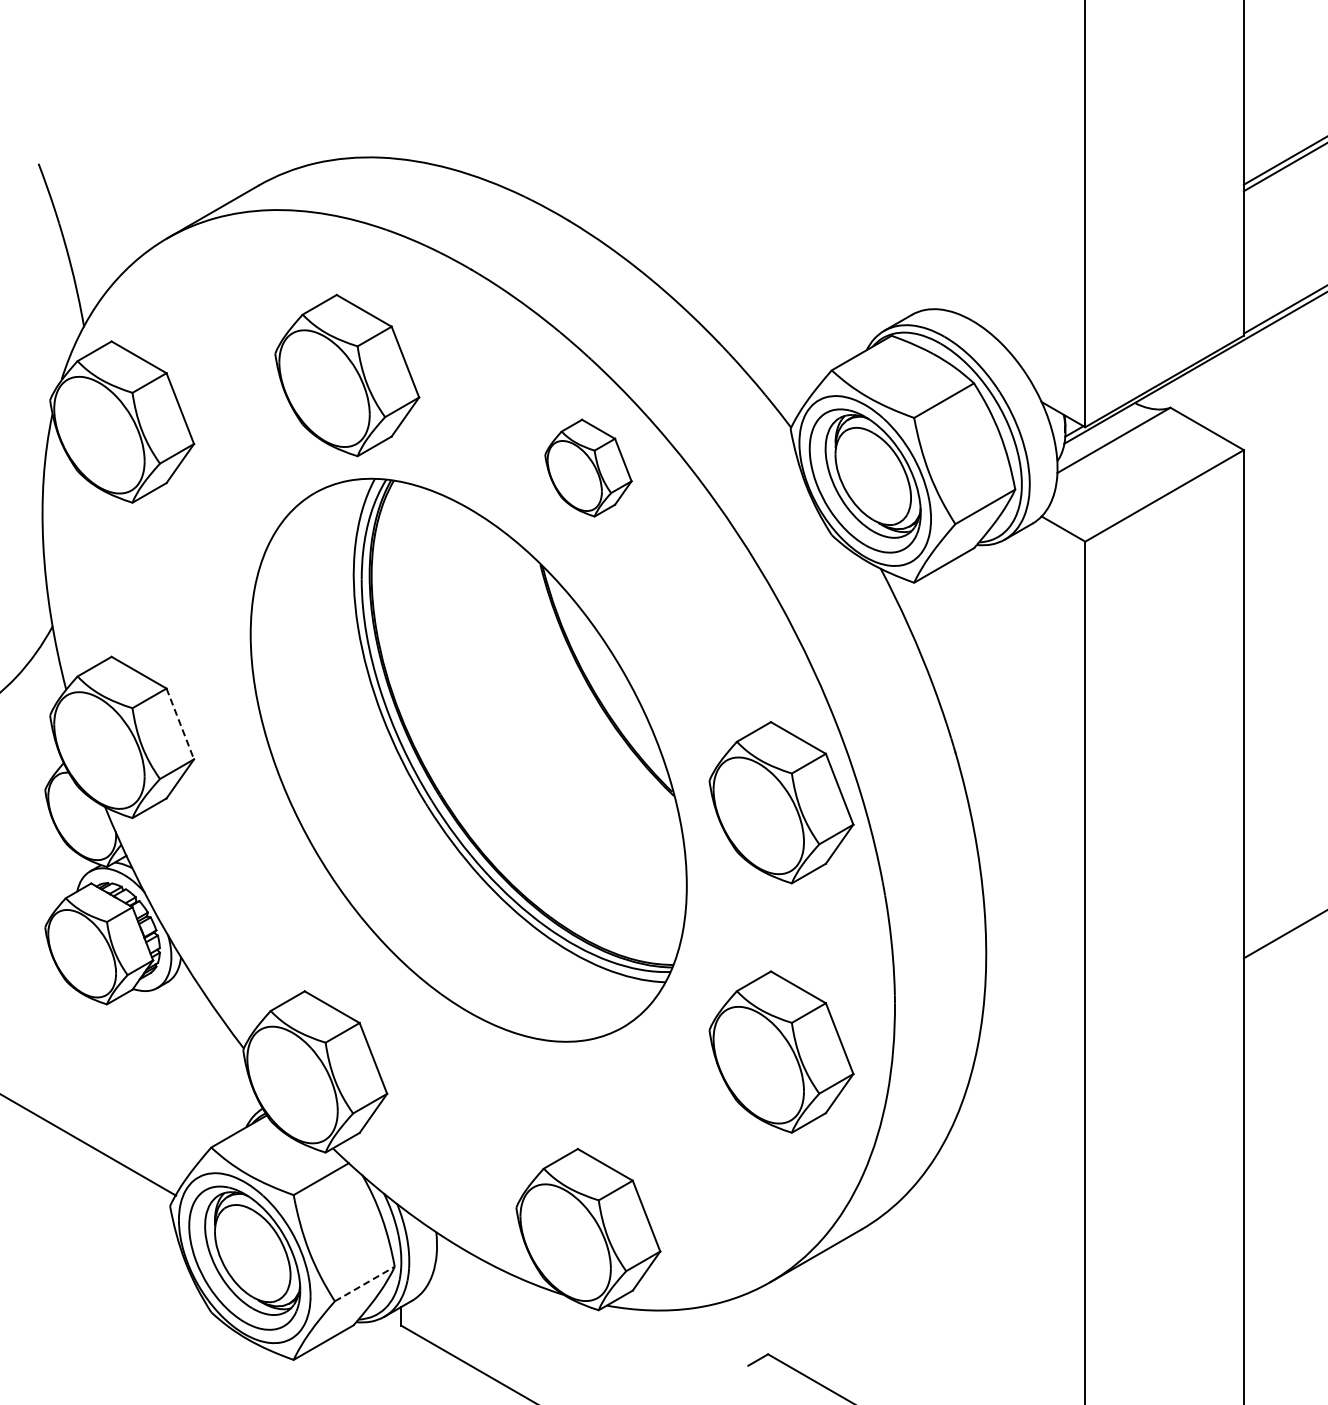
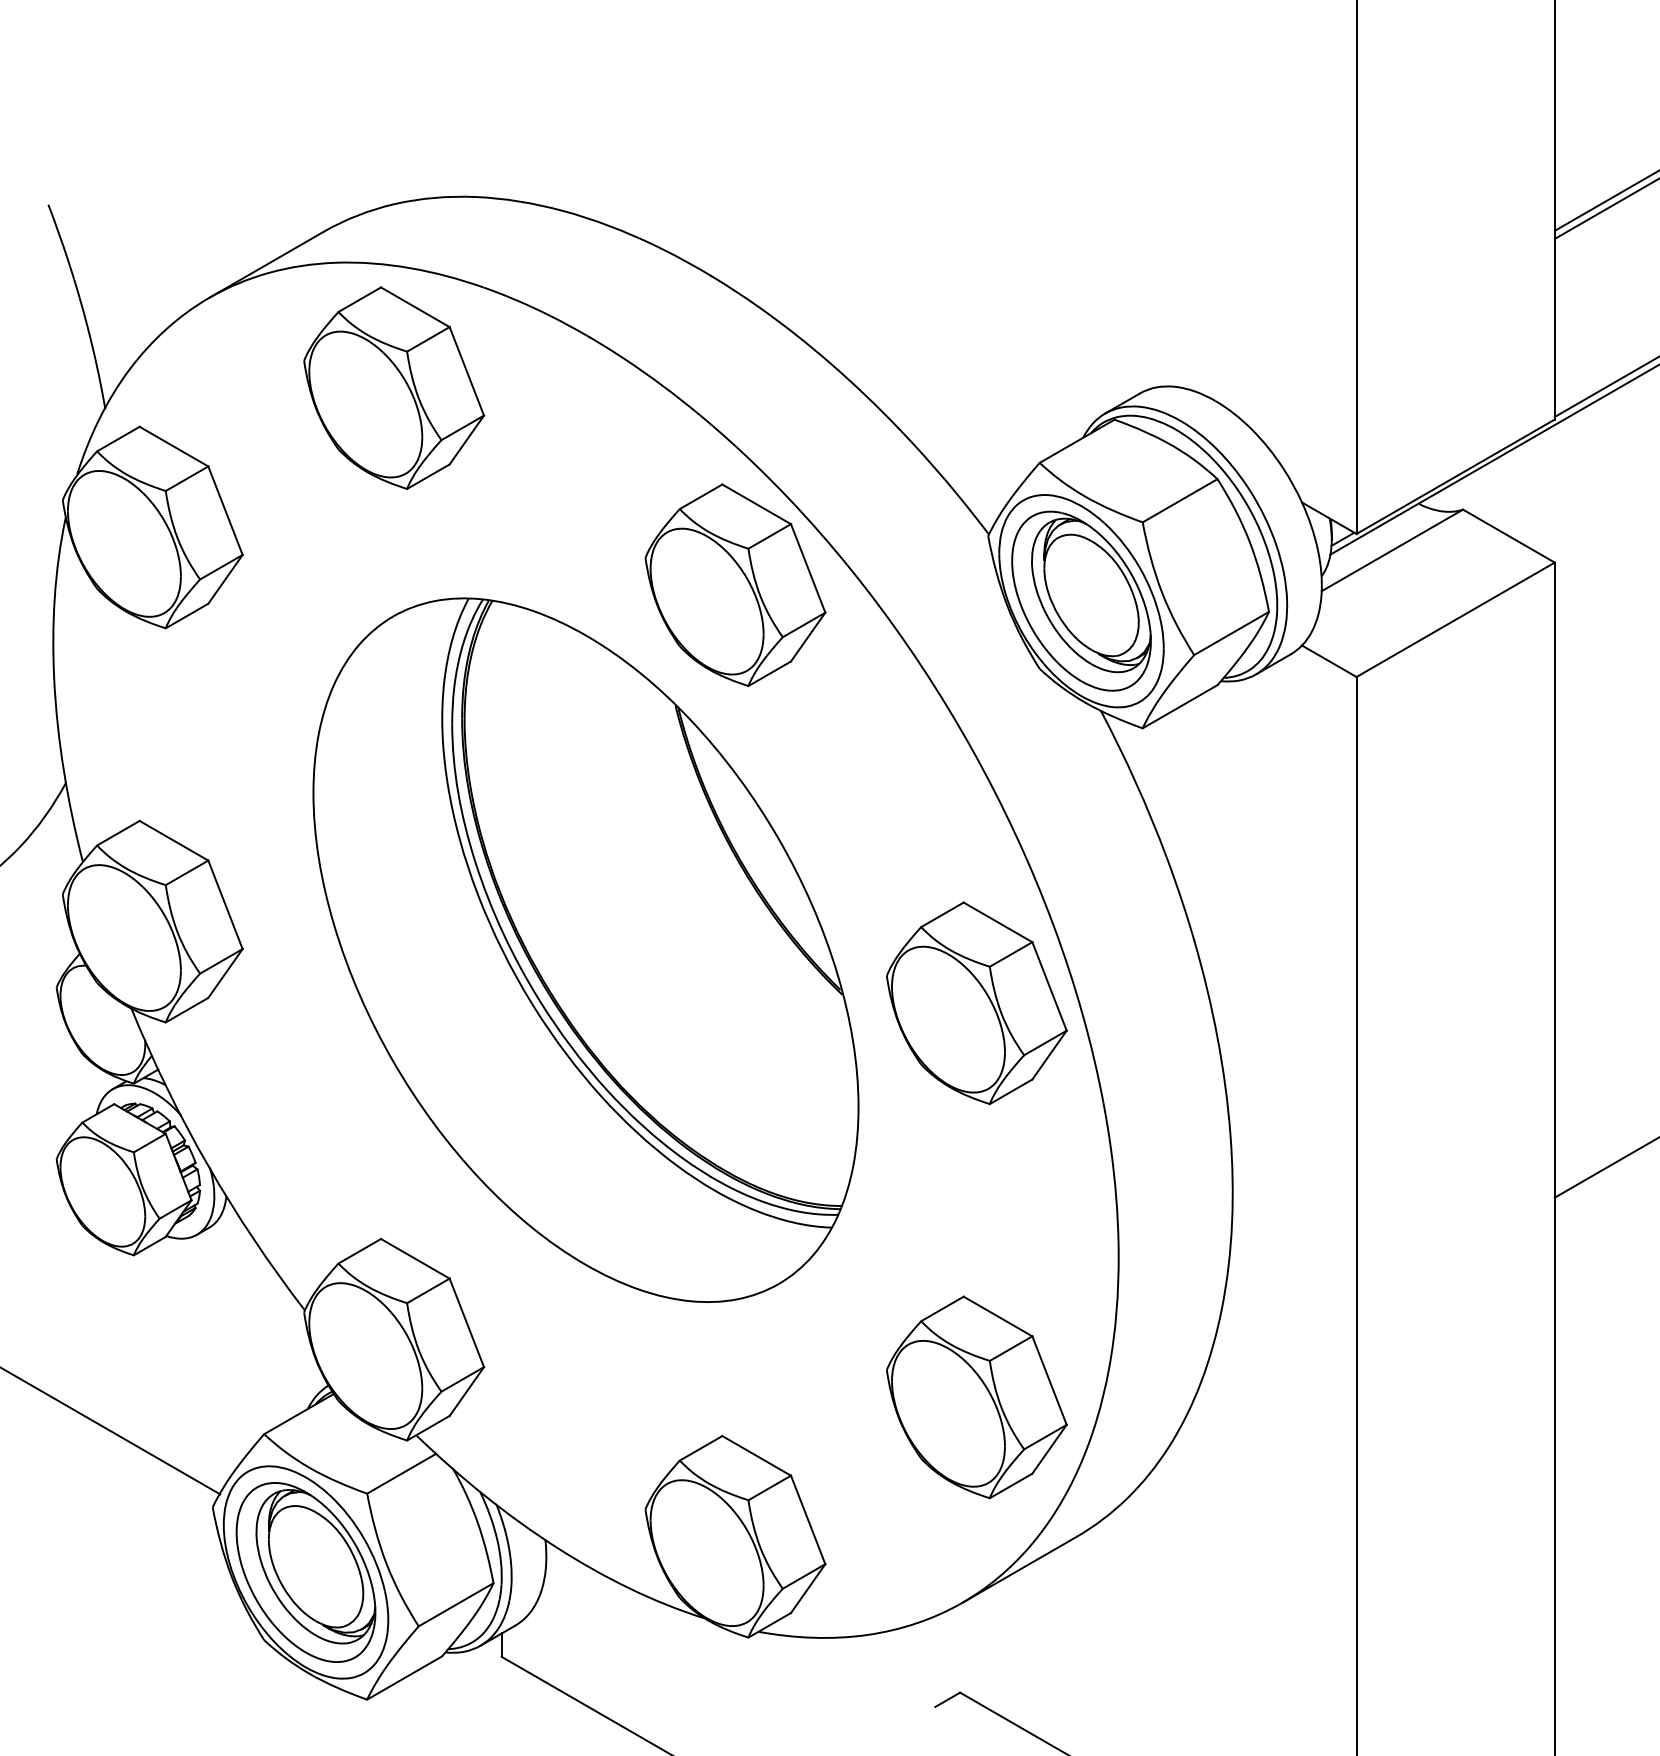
part: (347, 375) -> (394, 388), moved
part: (588, 467) -> (735, 584), size x1.67
line: (180, 723) -> (225, 904), dashed -> solid
part: (781, 1051) -> (976, 1396), moved
line: (364, 1284) -> (455, 1605), dashed -> solid

